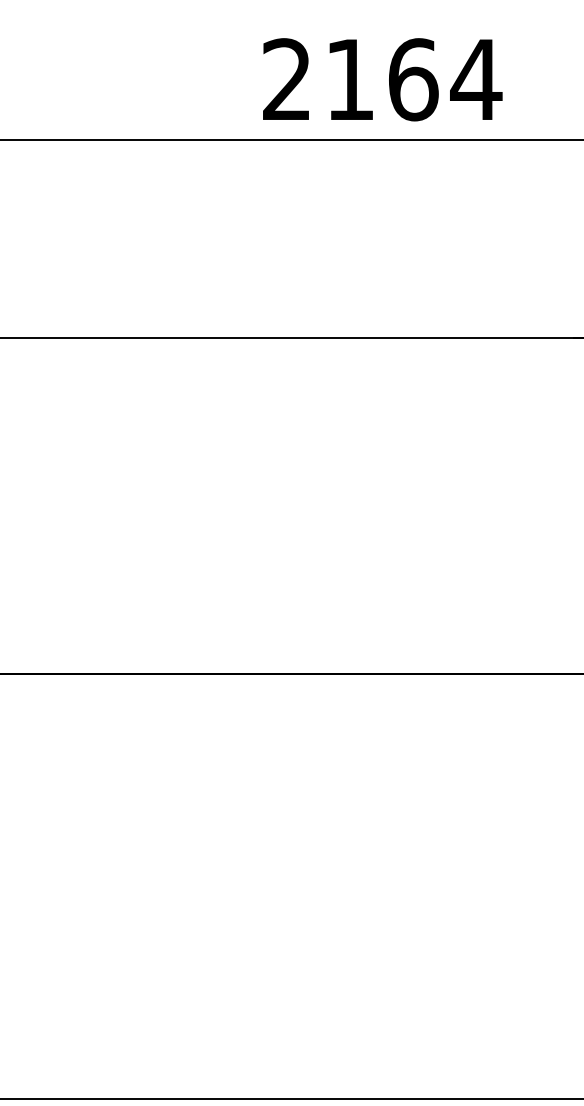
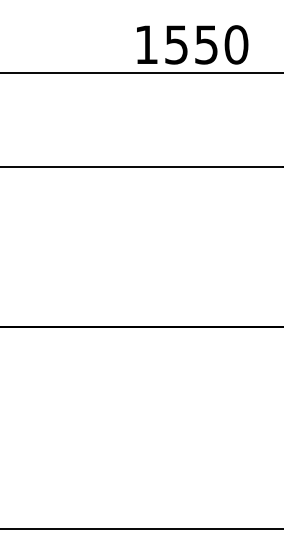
text: (381, 78) -> (191, 44), 2164 -> 1550

